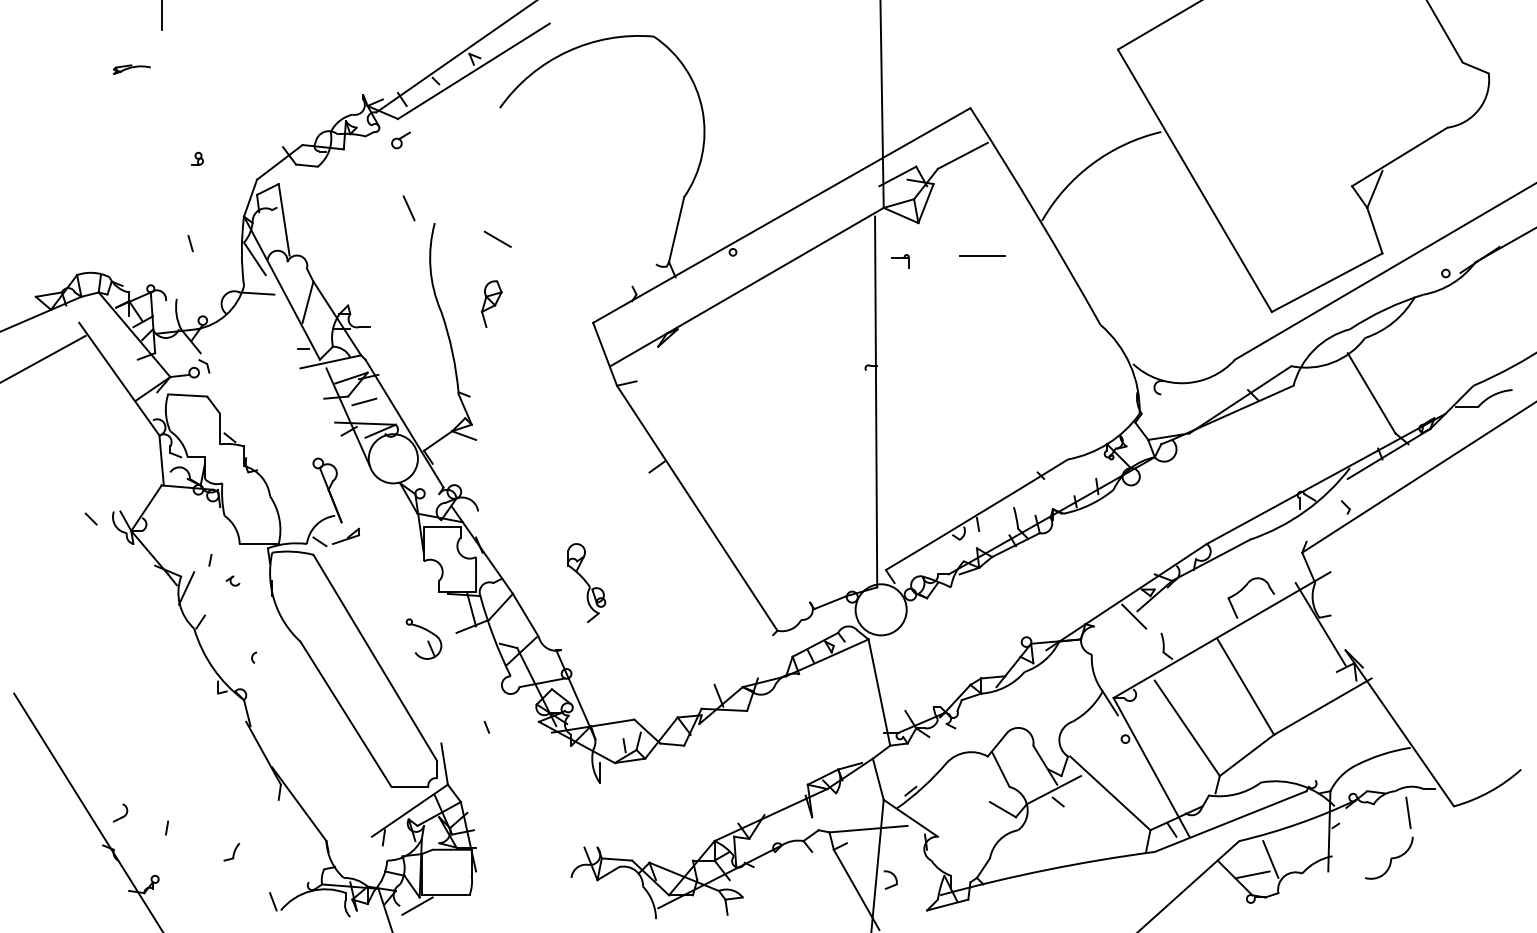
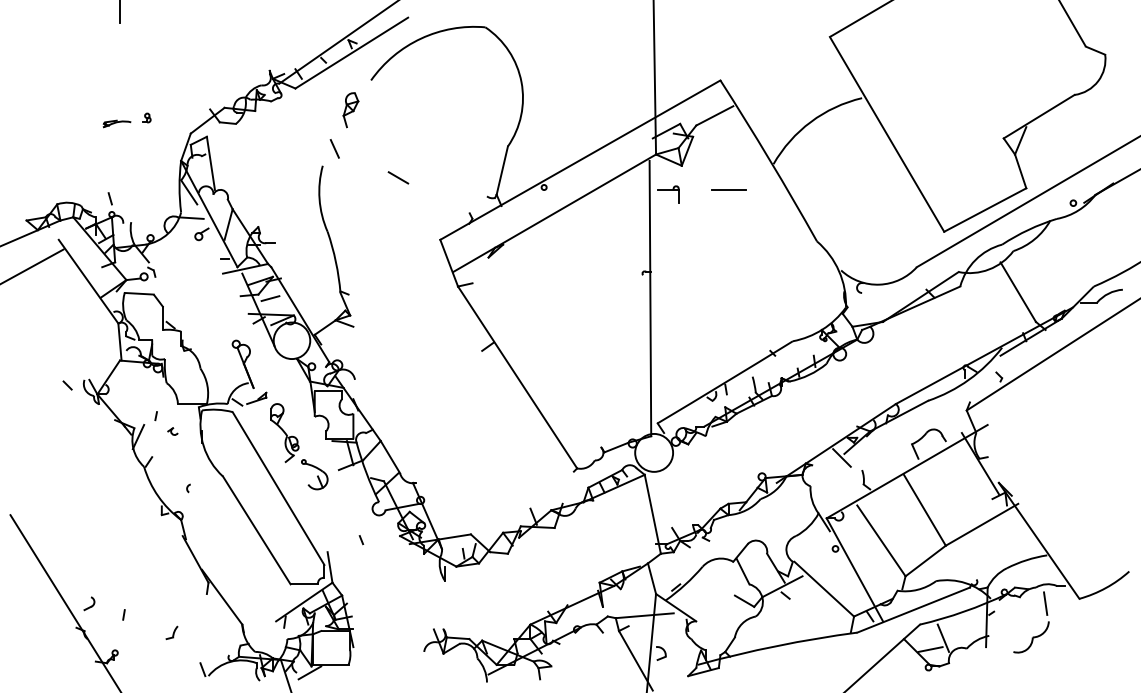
part: (131, 69) -> (116, 123), moved
part: (400, 140) -> (201, 234), moved
line: (408, 208) -> (334, 149), moved
line: (497, 238) -> (398, 177), moved
line: (190, 243) -> (110, 198), moved
part: (900, 261) -> (668, 194), size x1.67
part: (491, 303) -> (350, 109), moved
part: (586, 583) -> (284, 433), moved

